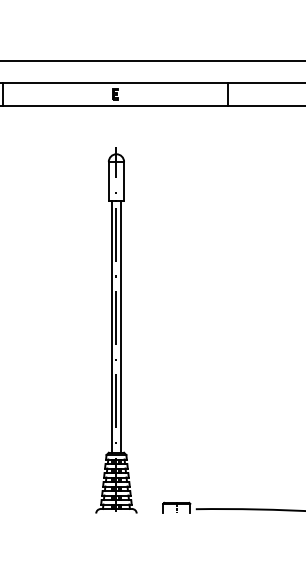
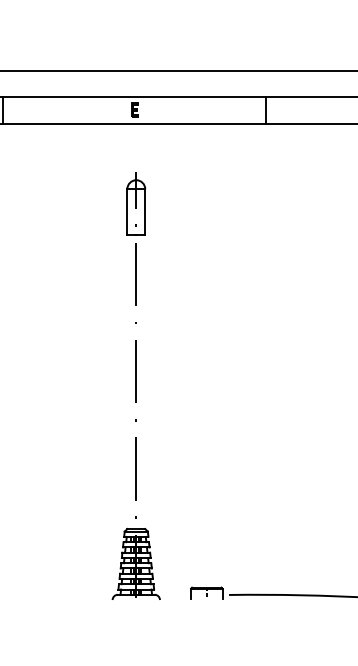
line: (111, 326) -> (130, 381), removed
line: (121, 326) -> (142, 381), removed

